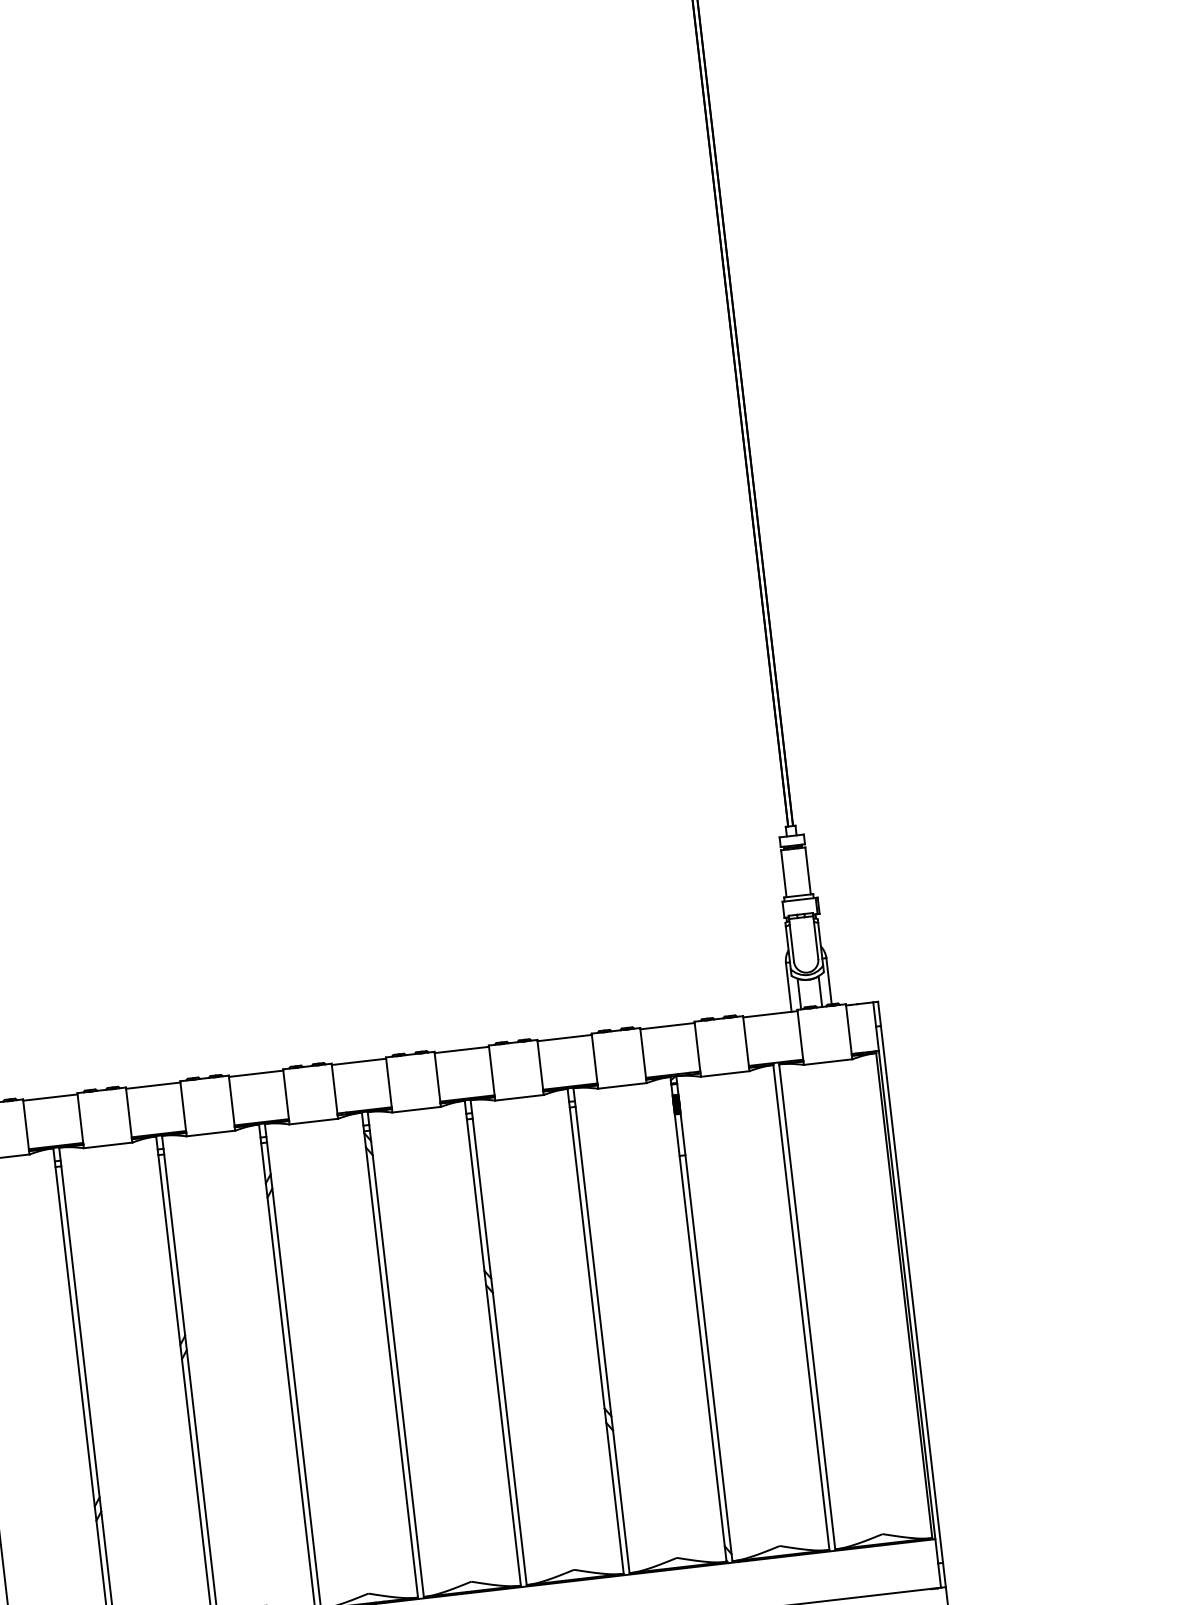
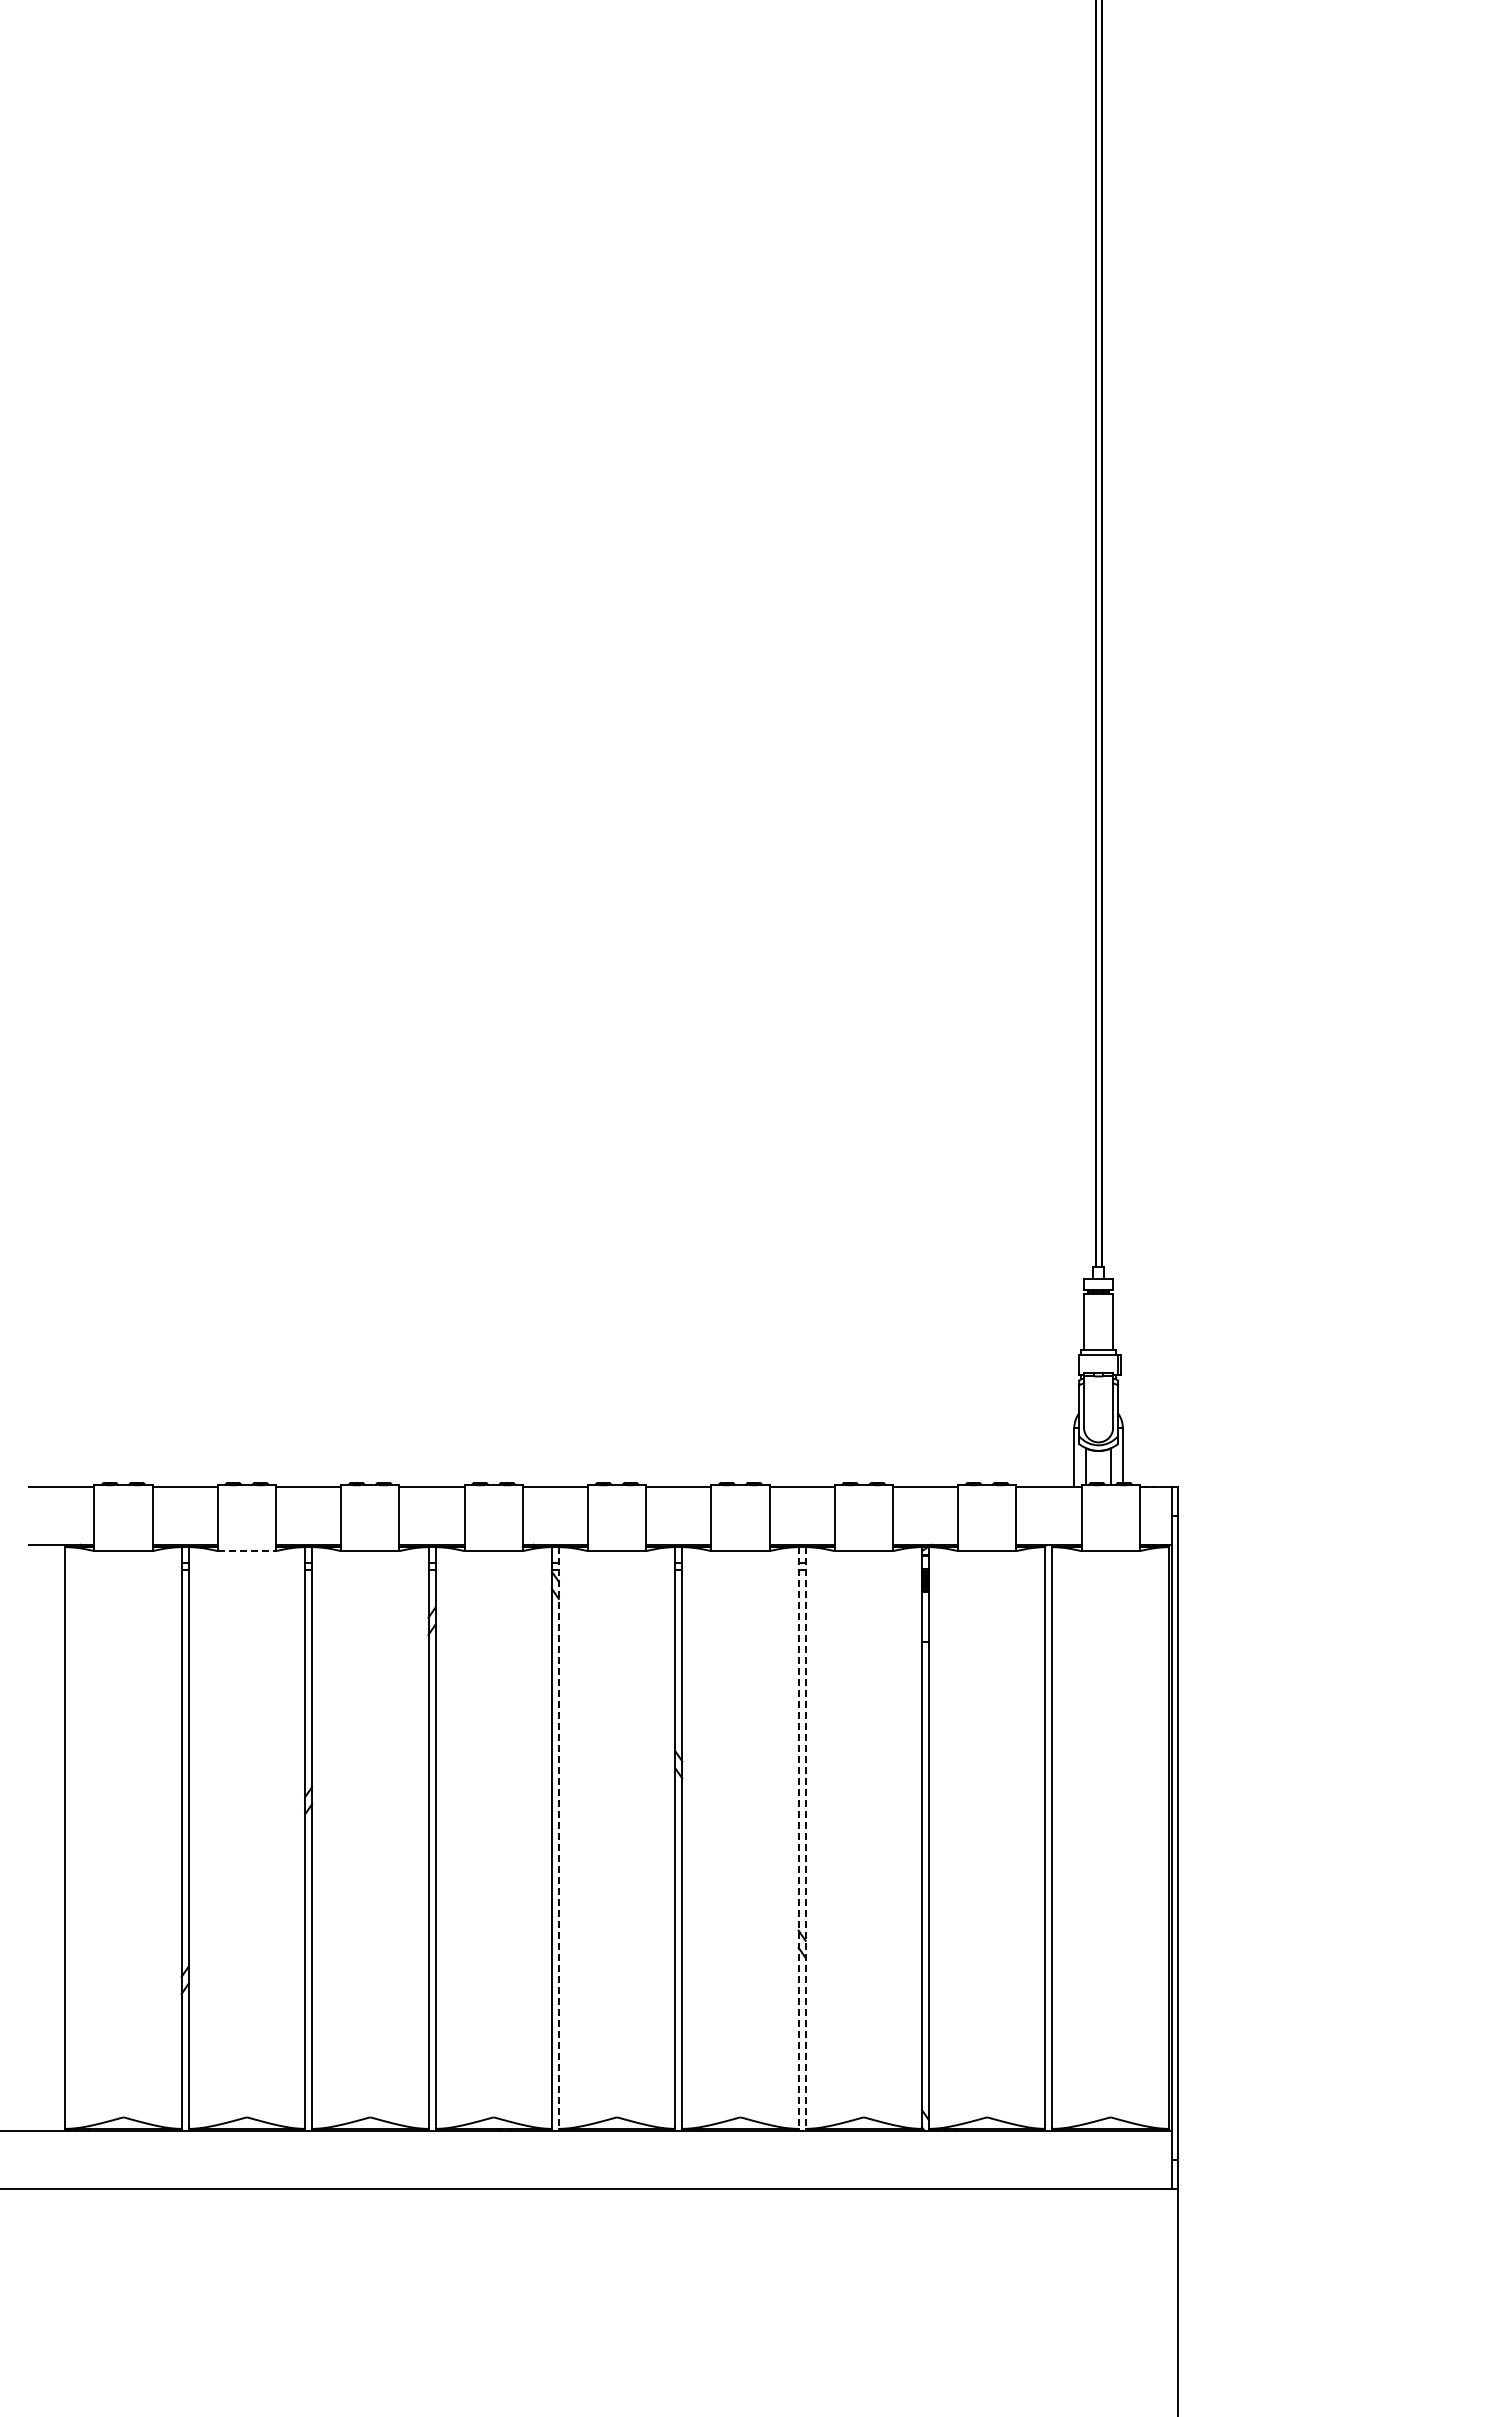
line: (108, 1145) -> (247, 1551), solid -> dashed
line: (595, 1331) -> (798, 1838), solid -> dashed
line: (601, 1331) -> (805, 1838), solid -> dashed
line: (395, 1354) -> (558, 1838), solid -> dashed

